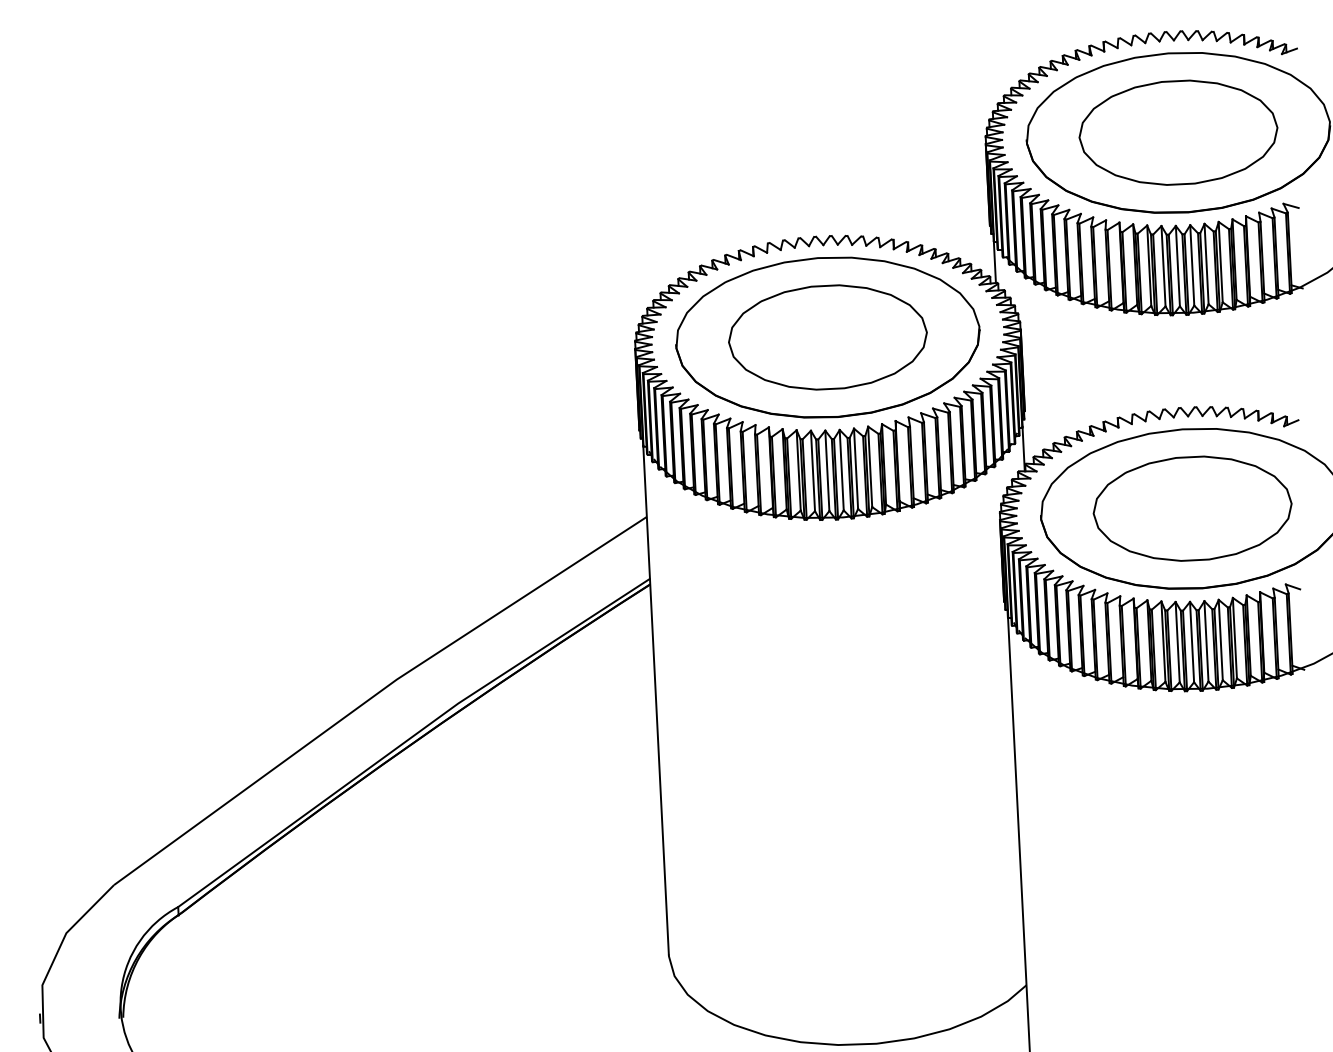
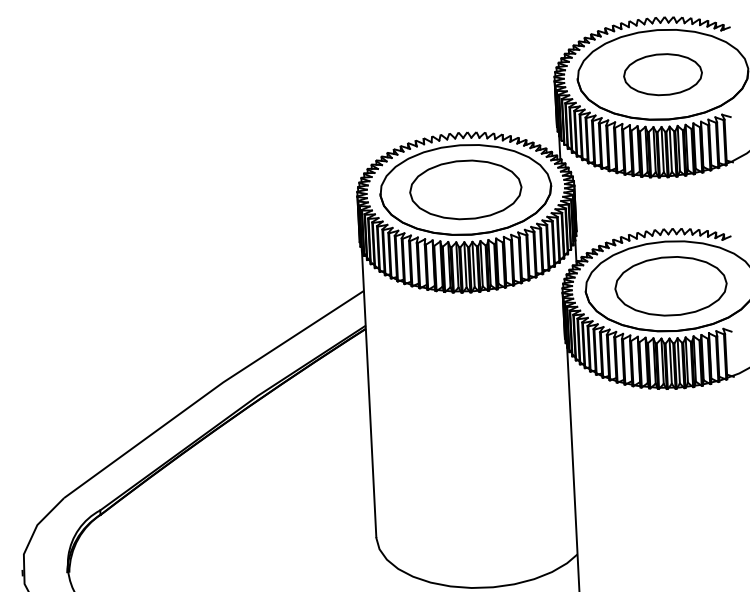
part: (1177, 132) -> (662, 74), size x0.7

